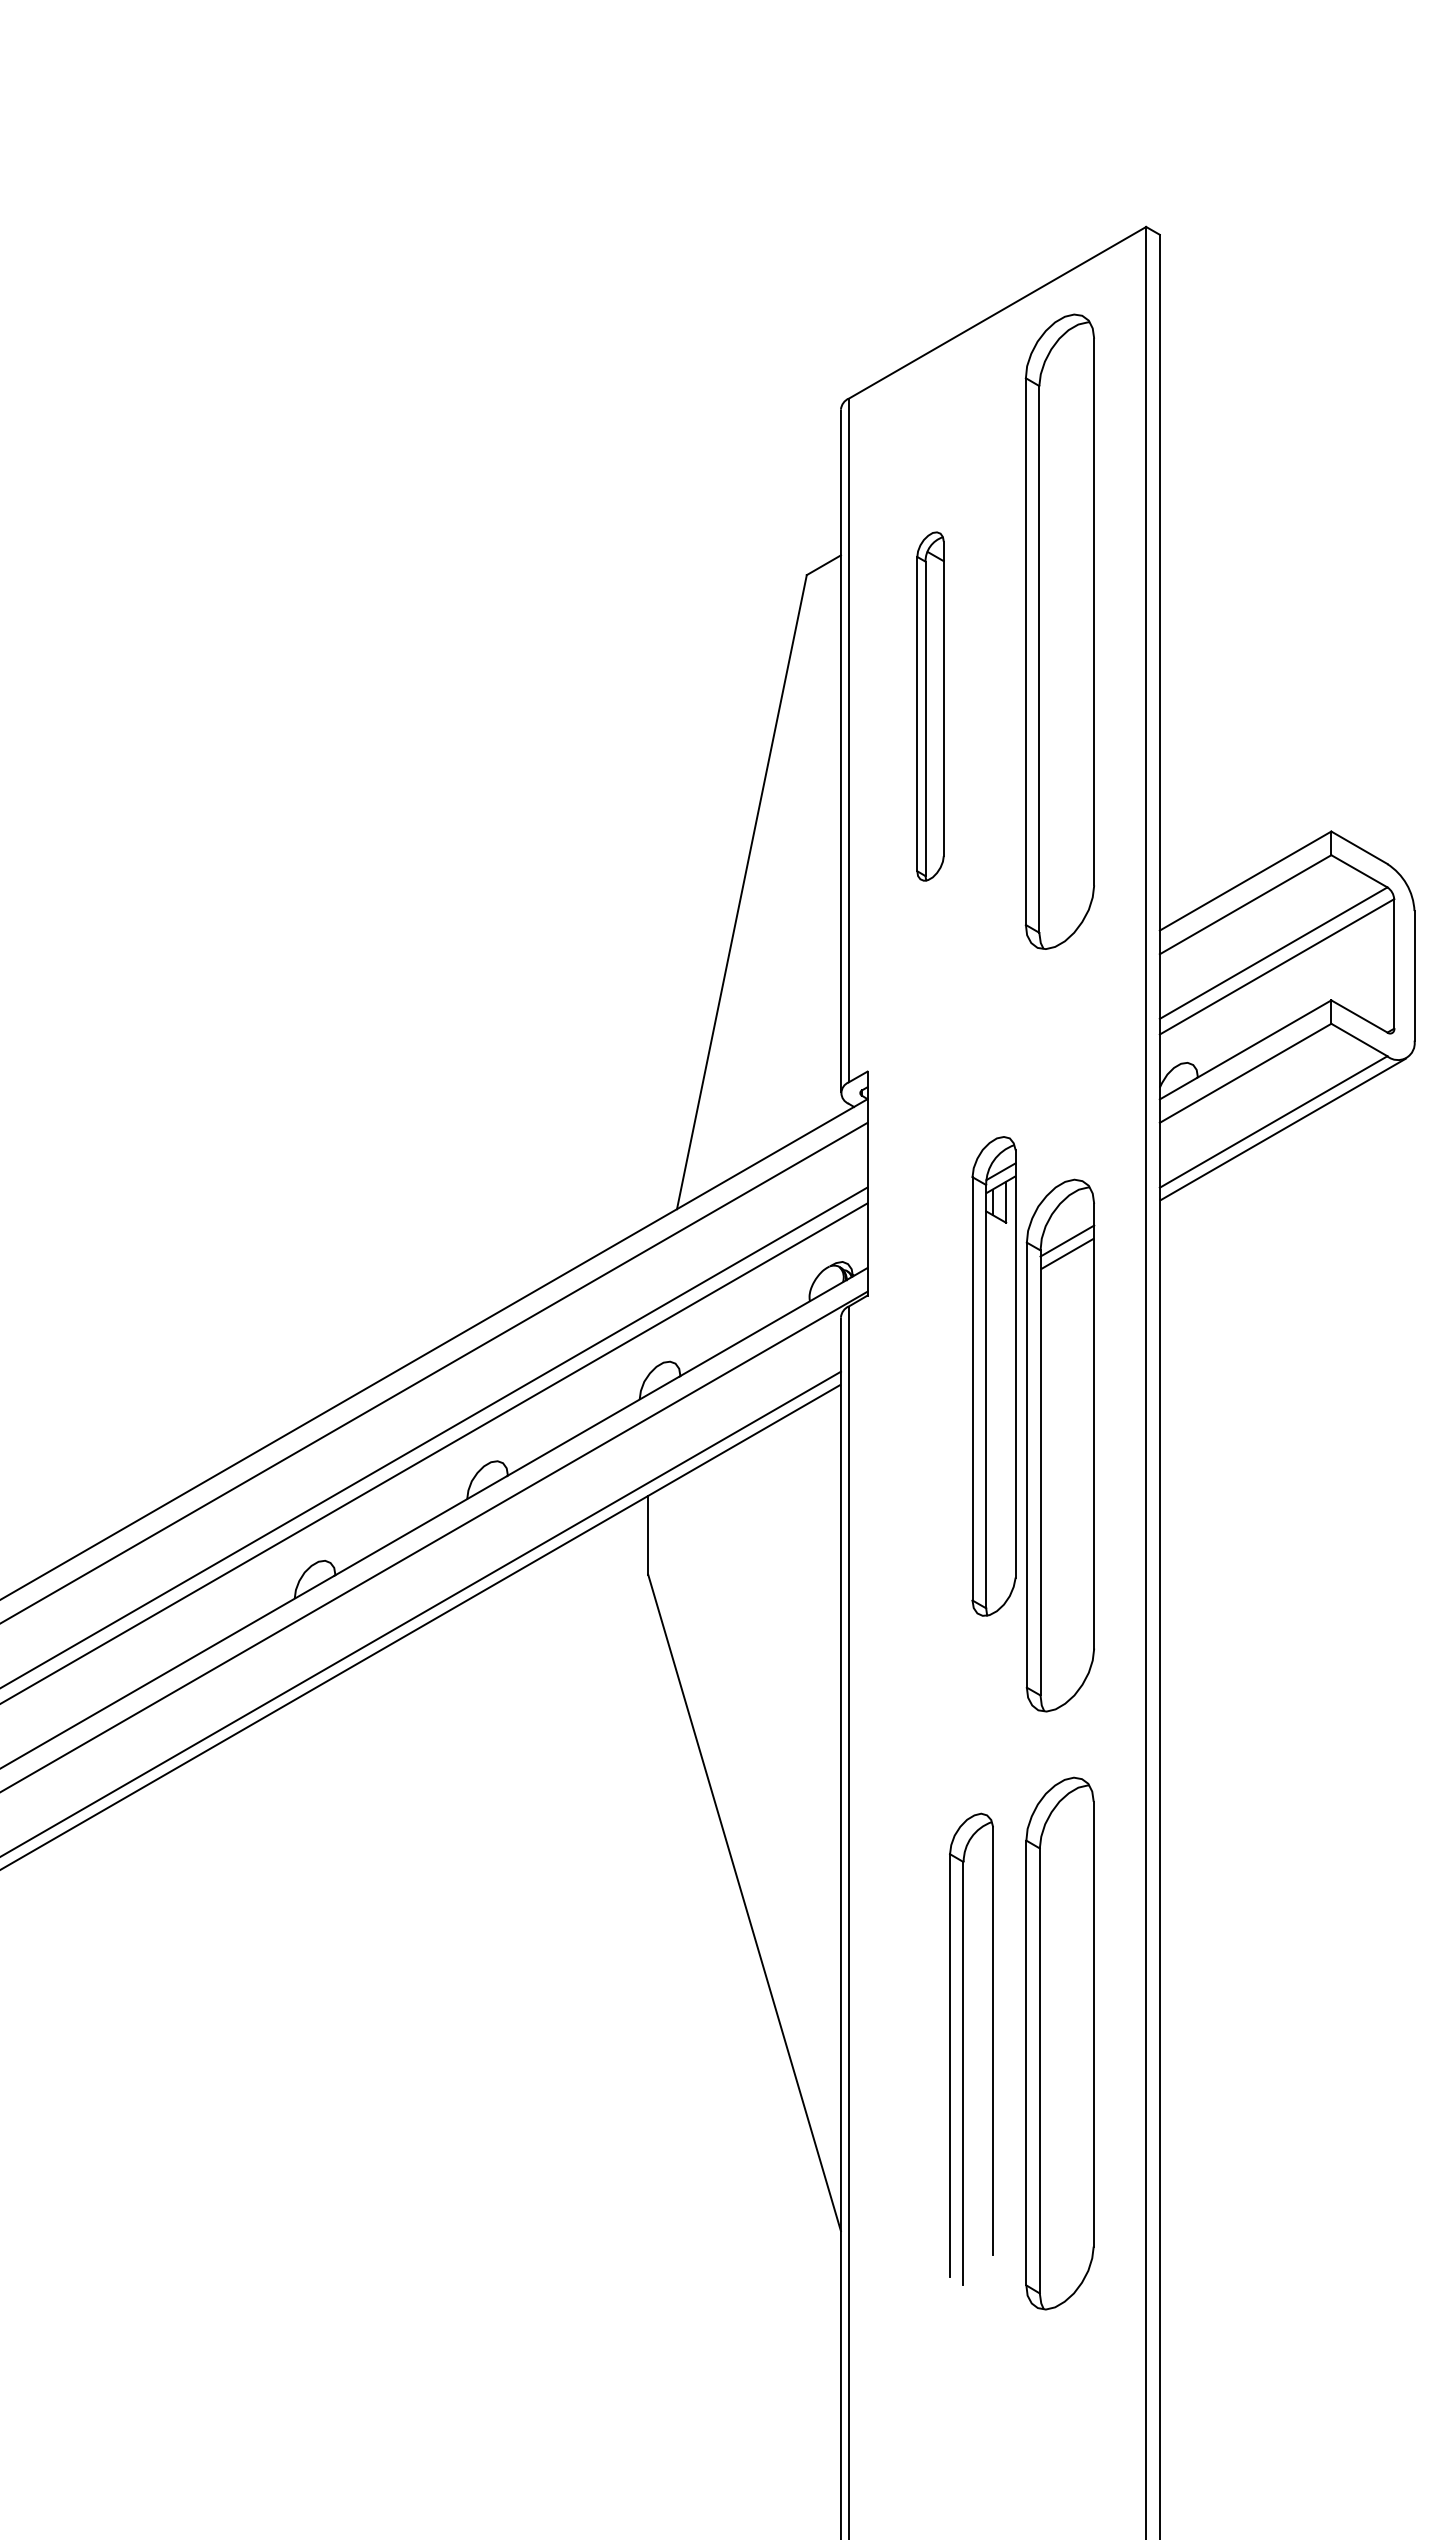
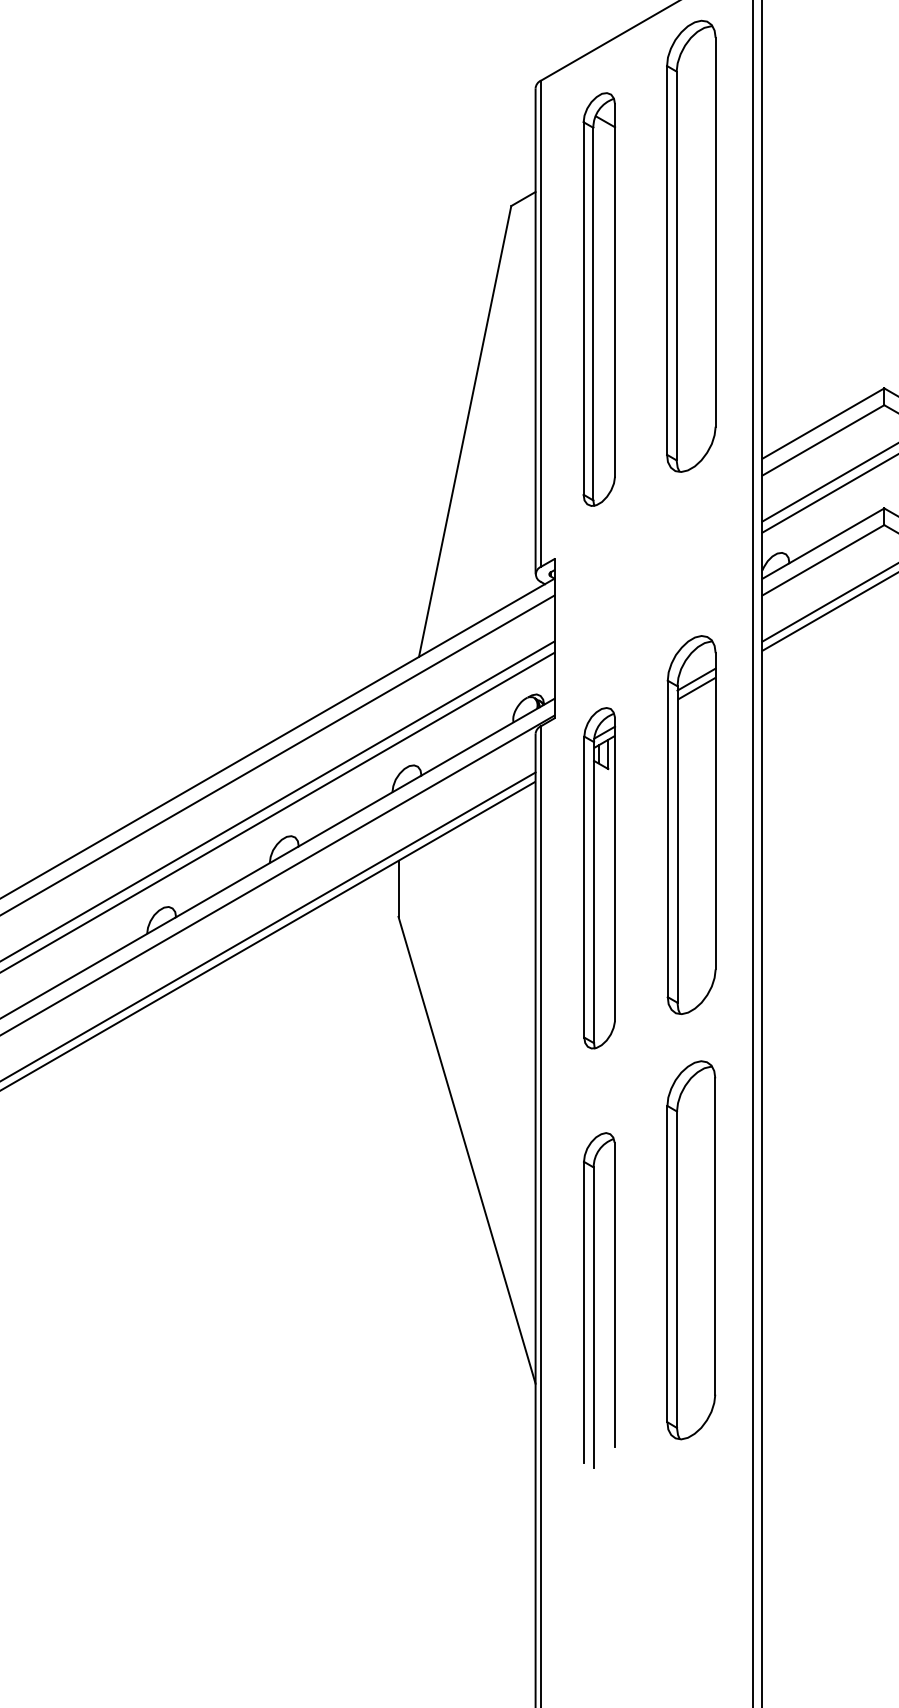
part: (930, 706) -> (599, 299), size x1.67
part: (993, 1376) -> (599, 878), moved
part: (963, 2048) -> (593, 1299), moved

